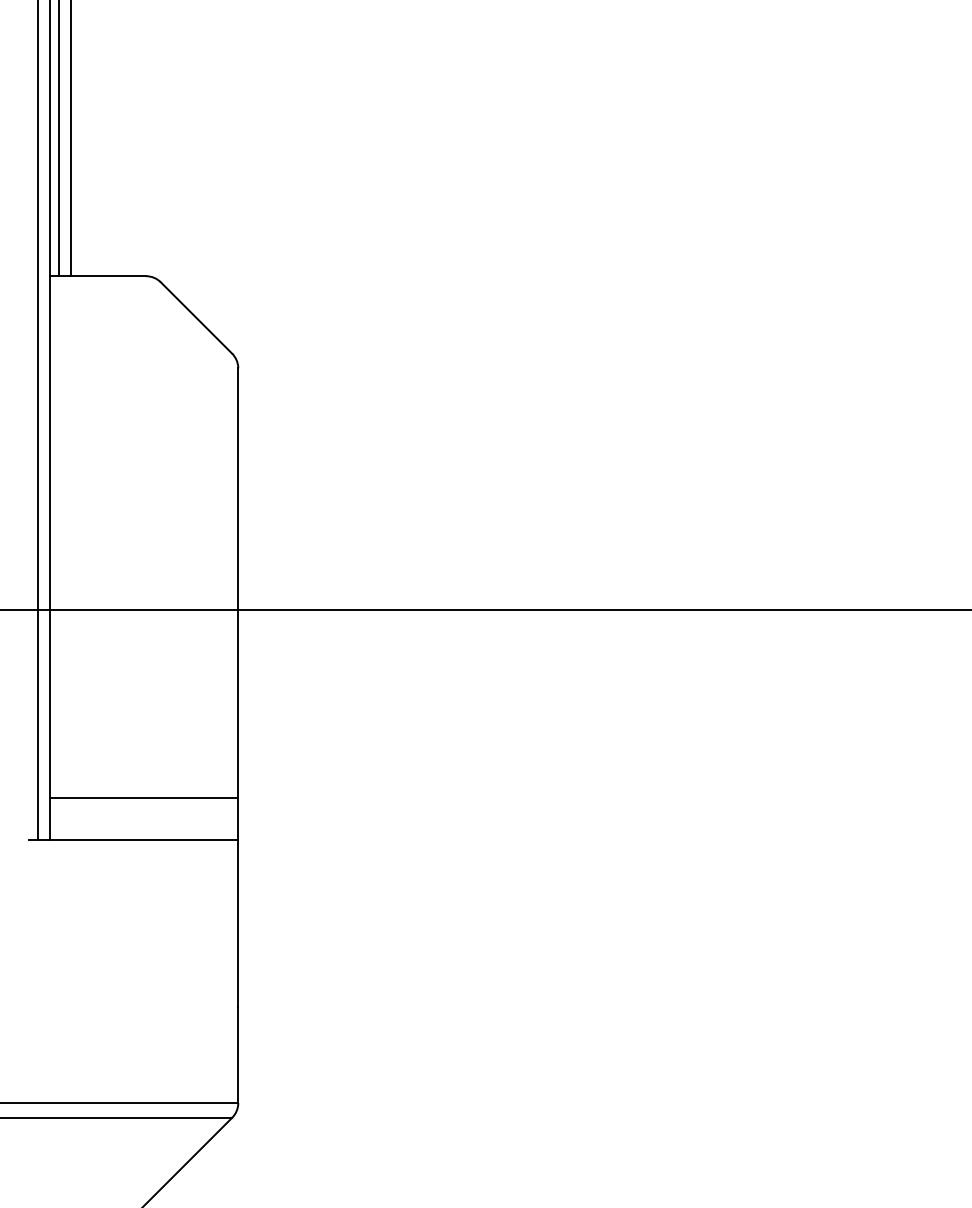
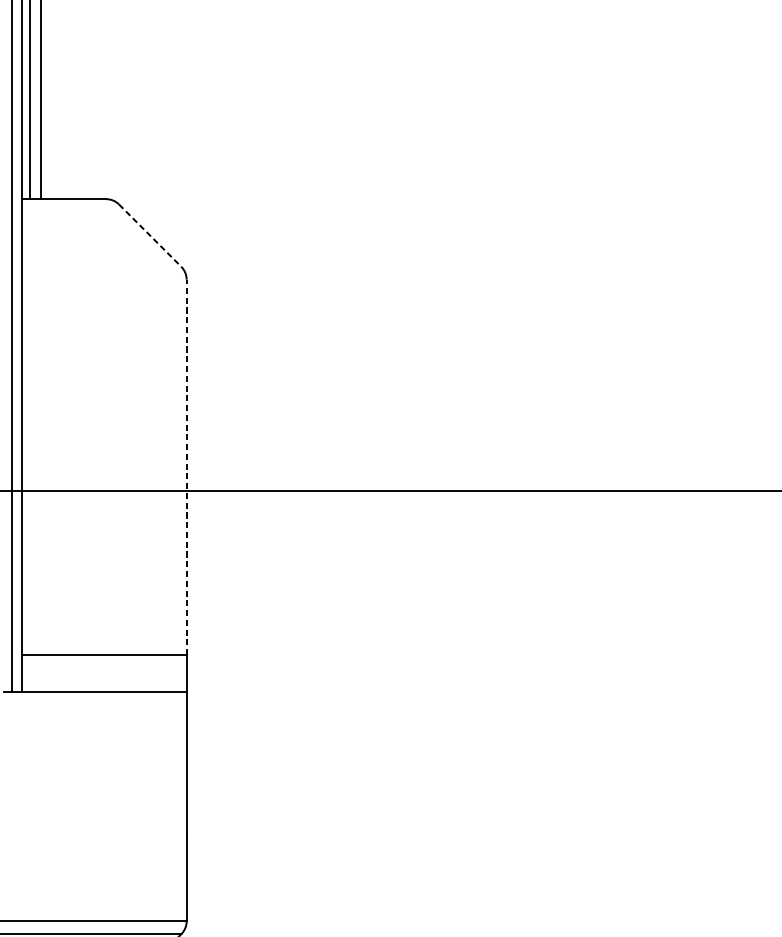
line: (196, 318) -> (150, 236), solid -> dashed
line: (238, 583) -> (186, 467), solid -> dashed

